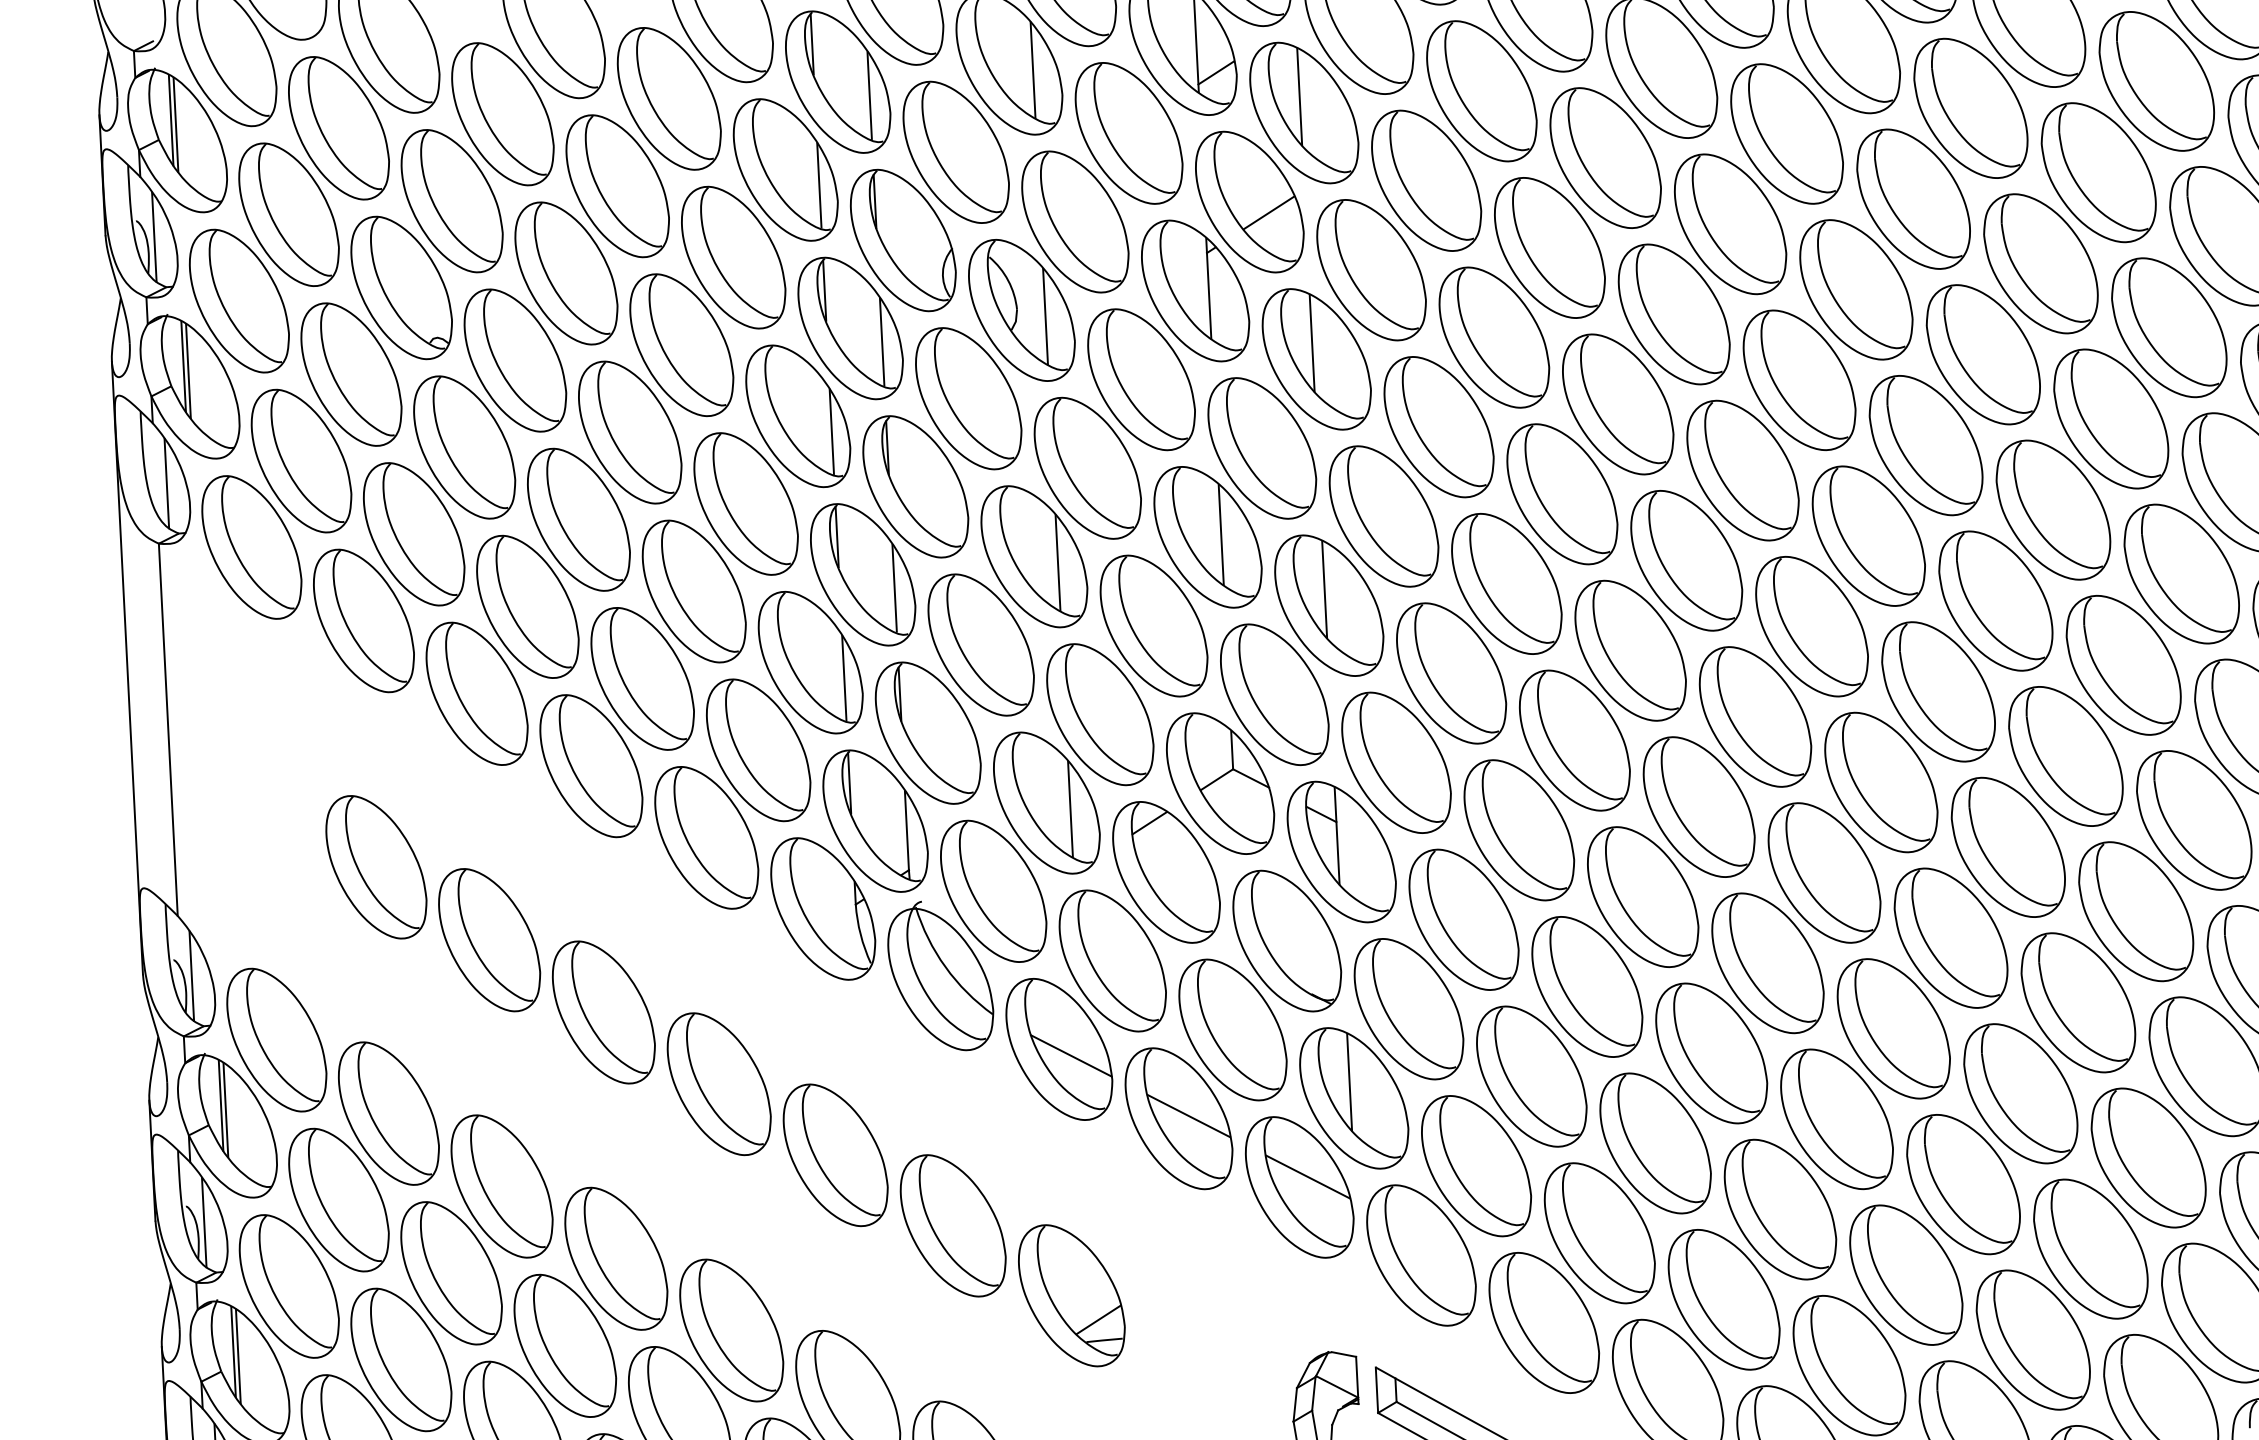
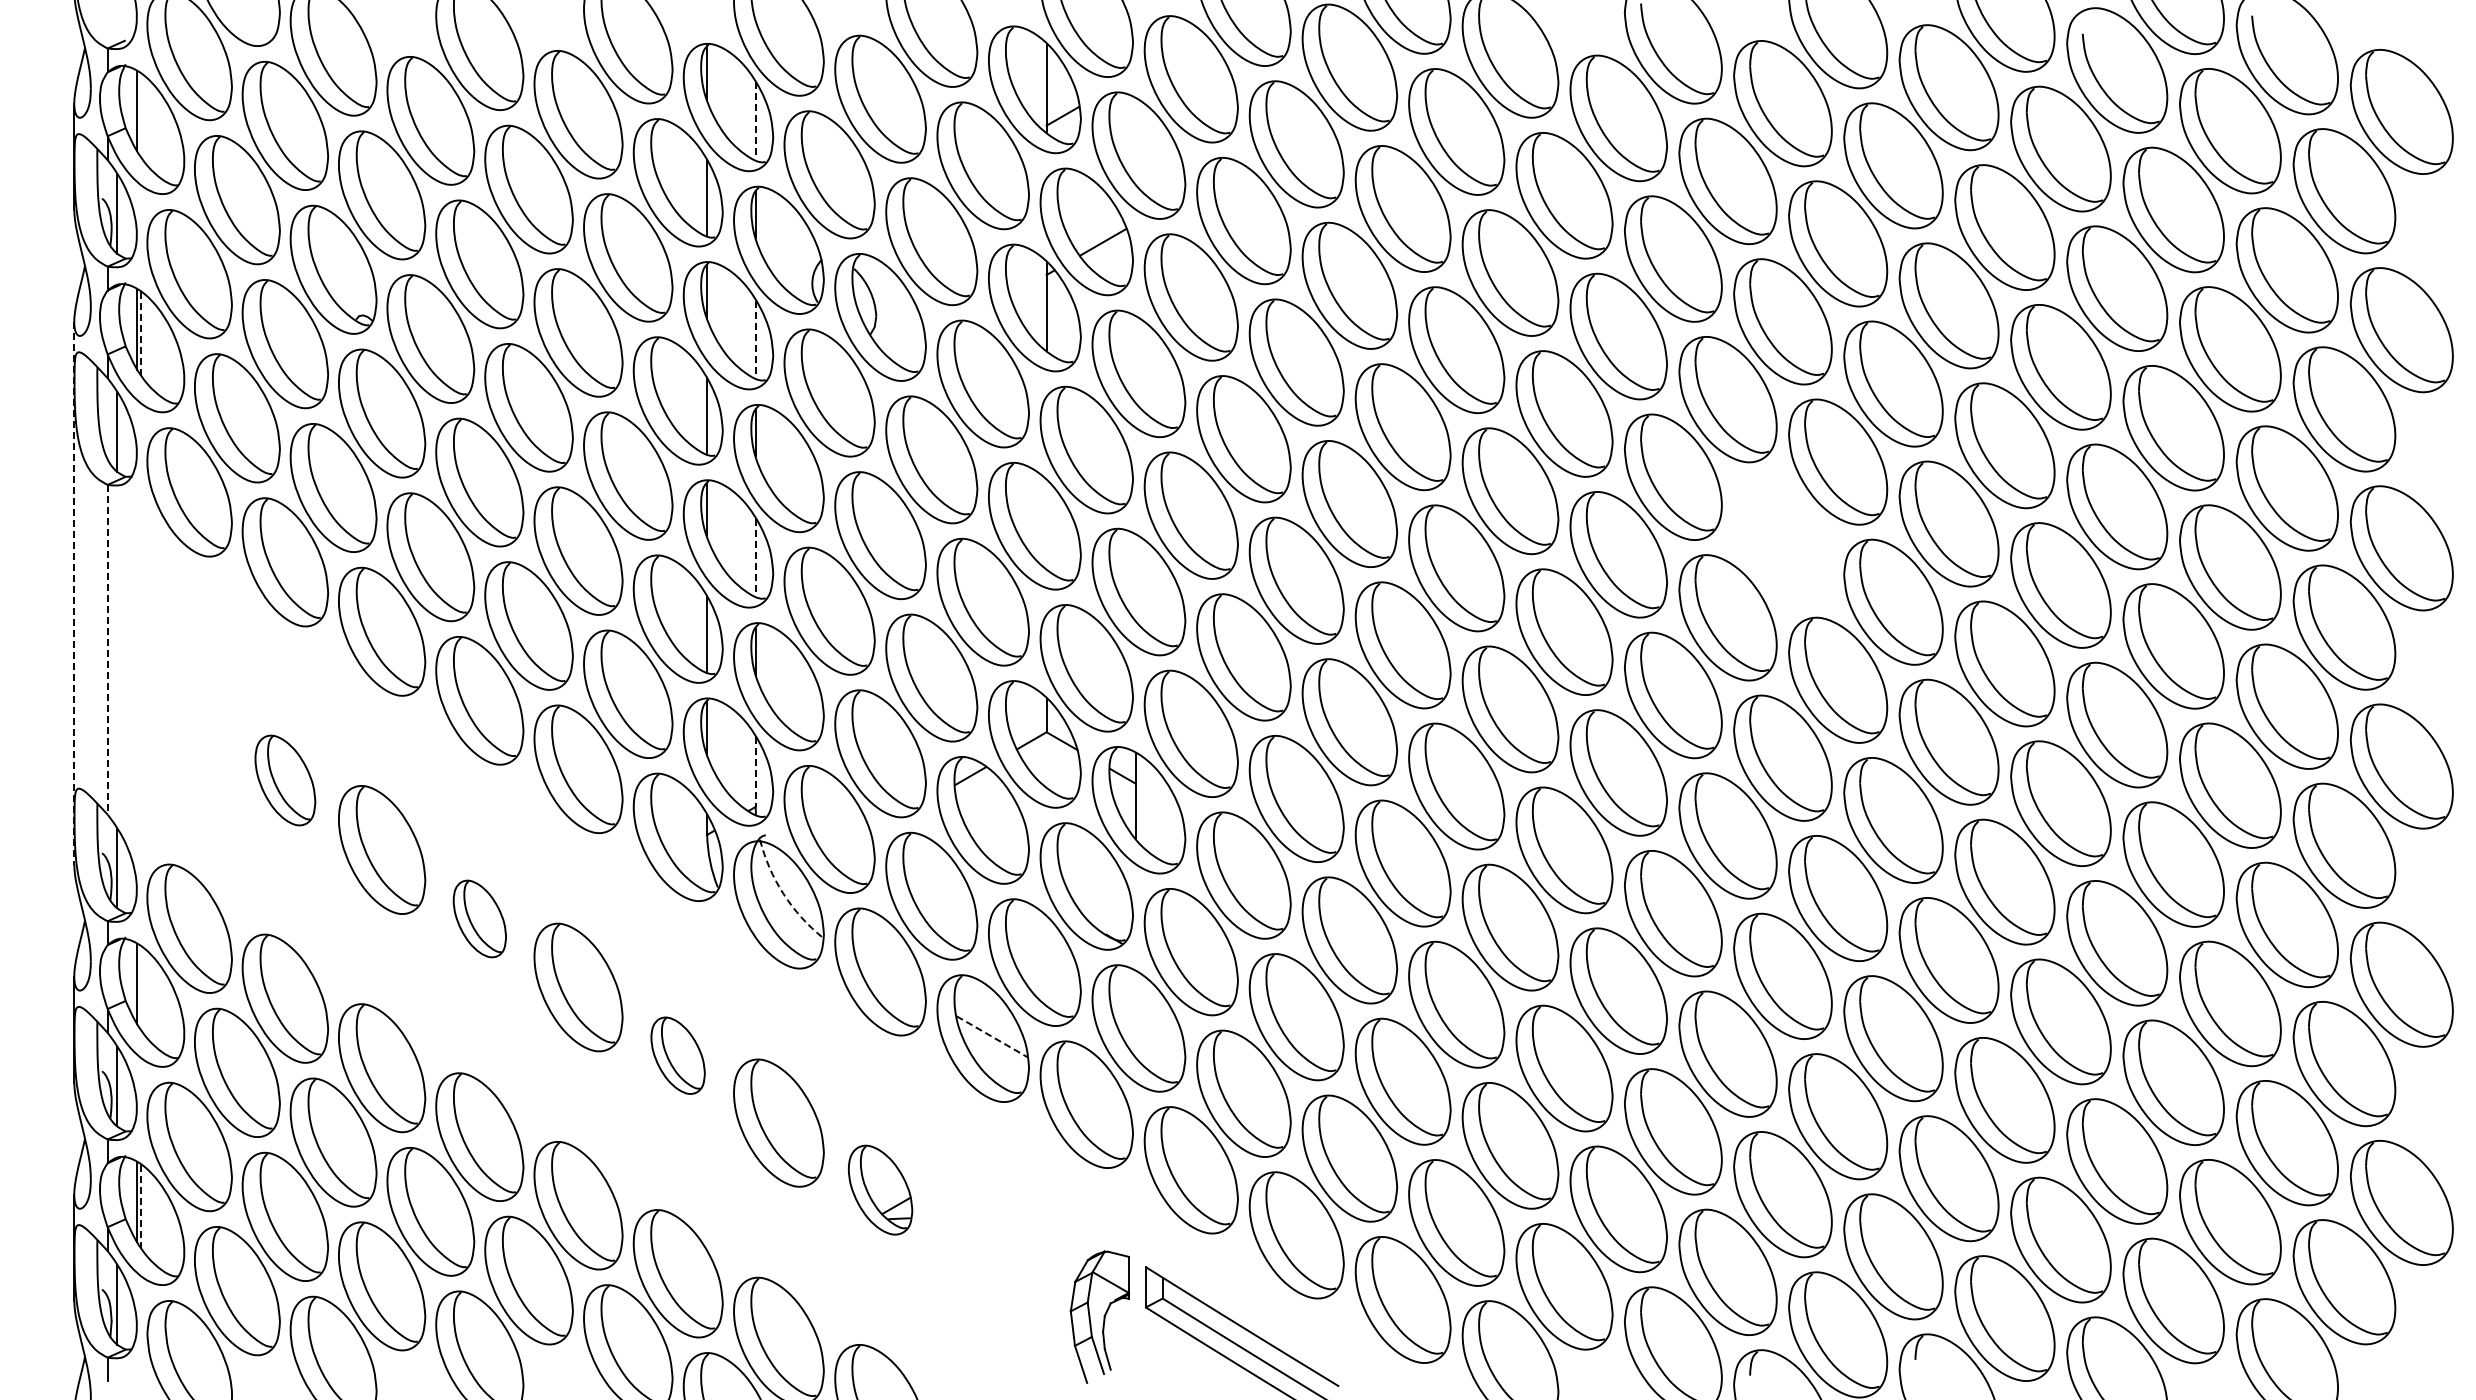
line: (1033, 69) -> (901, 105), removed
line: (869, 96) -> (755, 121), solid -> dashed
line: (1299, 97) -> (1135, 141), removed
line: (176, 124) -> (141, 115), removed
line: (1045, 316) -> (901, 323), removed
line: (881, 342) -> (755, 339), solid -> dashed
line: (1312, 343) -> (1135, 359), removed
line: (188, 370) -> (141, 333), solid -> dashed
part: (2052, 509) -> (1782, 539), removed
line: (1221, 534) -> (1046, 524), removed
line: (1058, 562) -> (901, 541), removed
line: (894, 588) -> (755, 557), solid -> dashed
line: (1324, 589) -> (1135, 577), removed
line: (127, 668) -> (74, 593), solid -> dashed
line: (168, 729) -> (107, 649), solid -> dashed
line: (1070, 809) -> (901, 760), removed
line: (906, 830) -> (755, 771), solid -> dashed
part: (376, 867) -> (285, 780), size x0.7
arc: (945, 967) -> (783, 894), solid -> dashed
part: (603, 1011) -> (479, 918), size x0.6
line: (1070, 1056) -> (890, 978), removed
line: (1349, 1081) -> (1135, 1013), removed
line: (225, 1109) -> (141, 987), removed
line: (1189, 1115) -> (992, 1036), solid -> dashed
part: (834, 1155) -> (677, 1055), size x0.6
line: (1307, 1176) -> (1094, 1095), removed
part: (1071, 1294) -> (880, 1189), size x0.7
line: (238, 1356) -> (141, 1206), solid -> dashed

